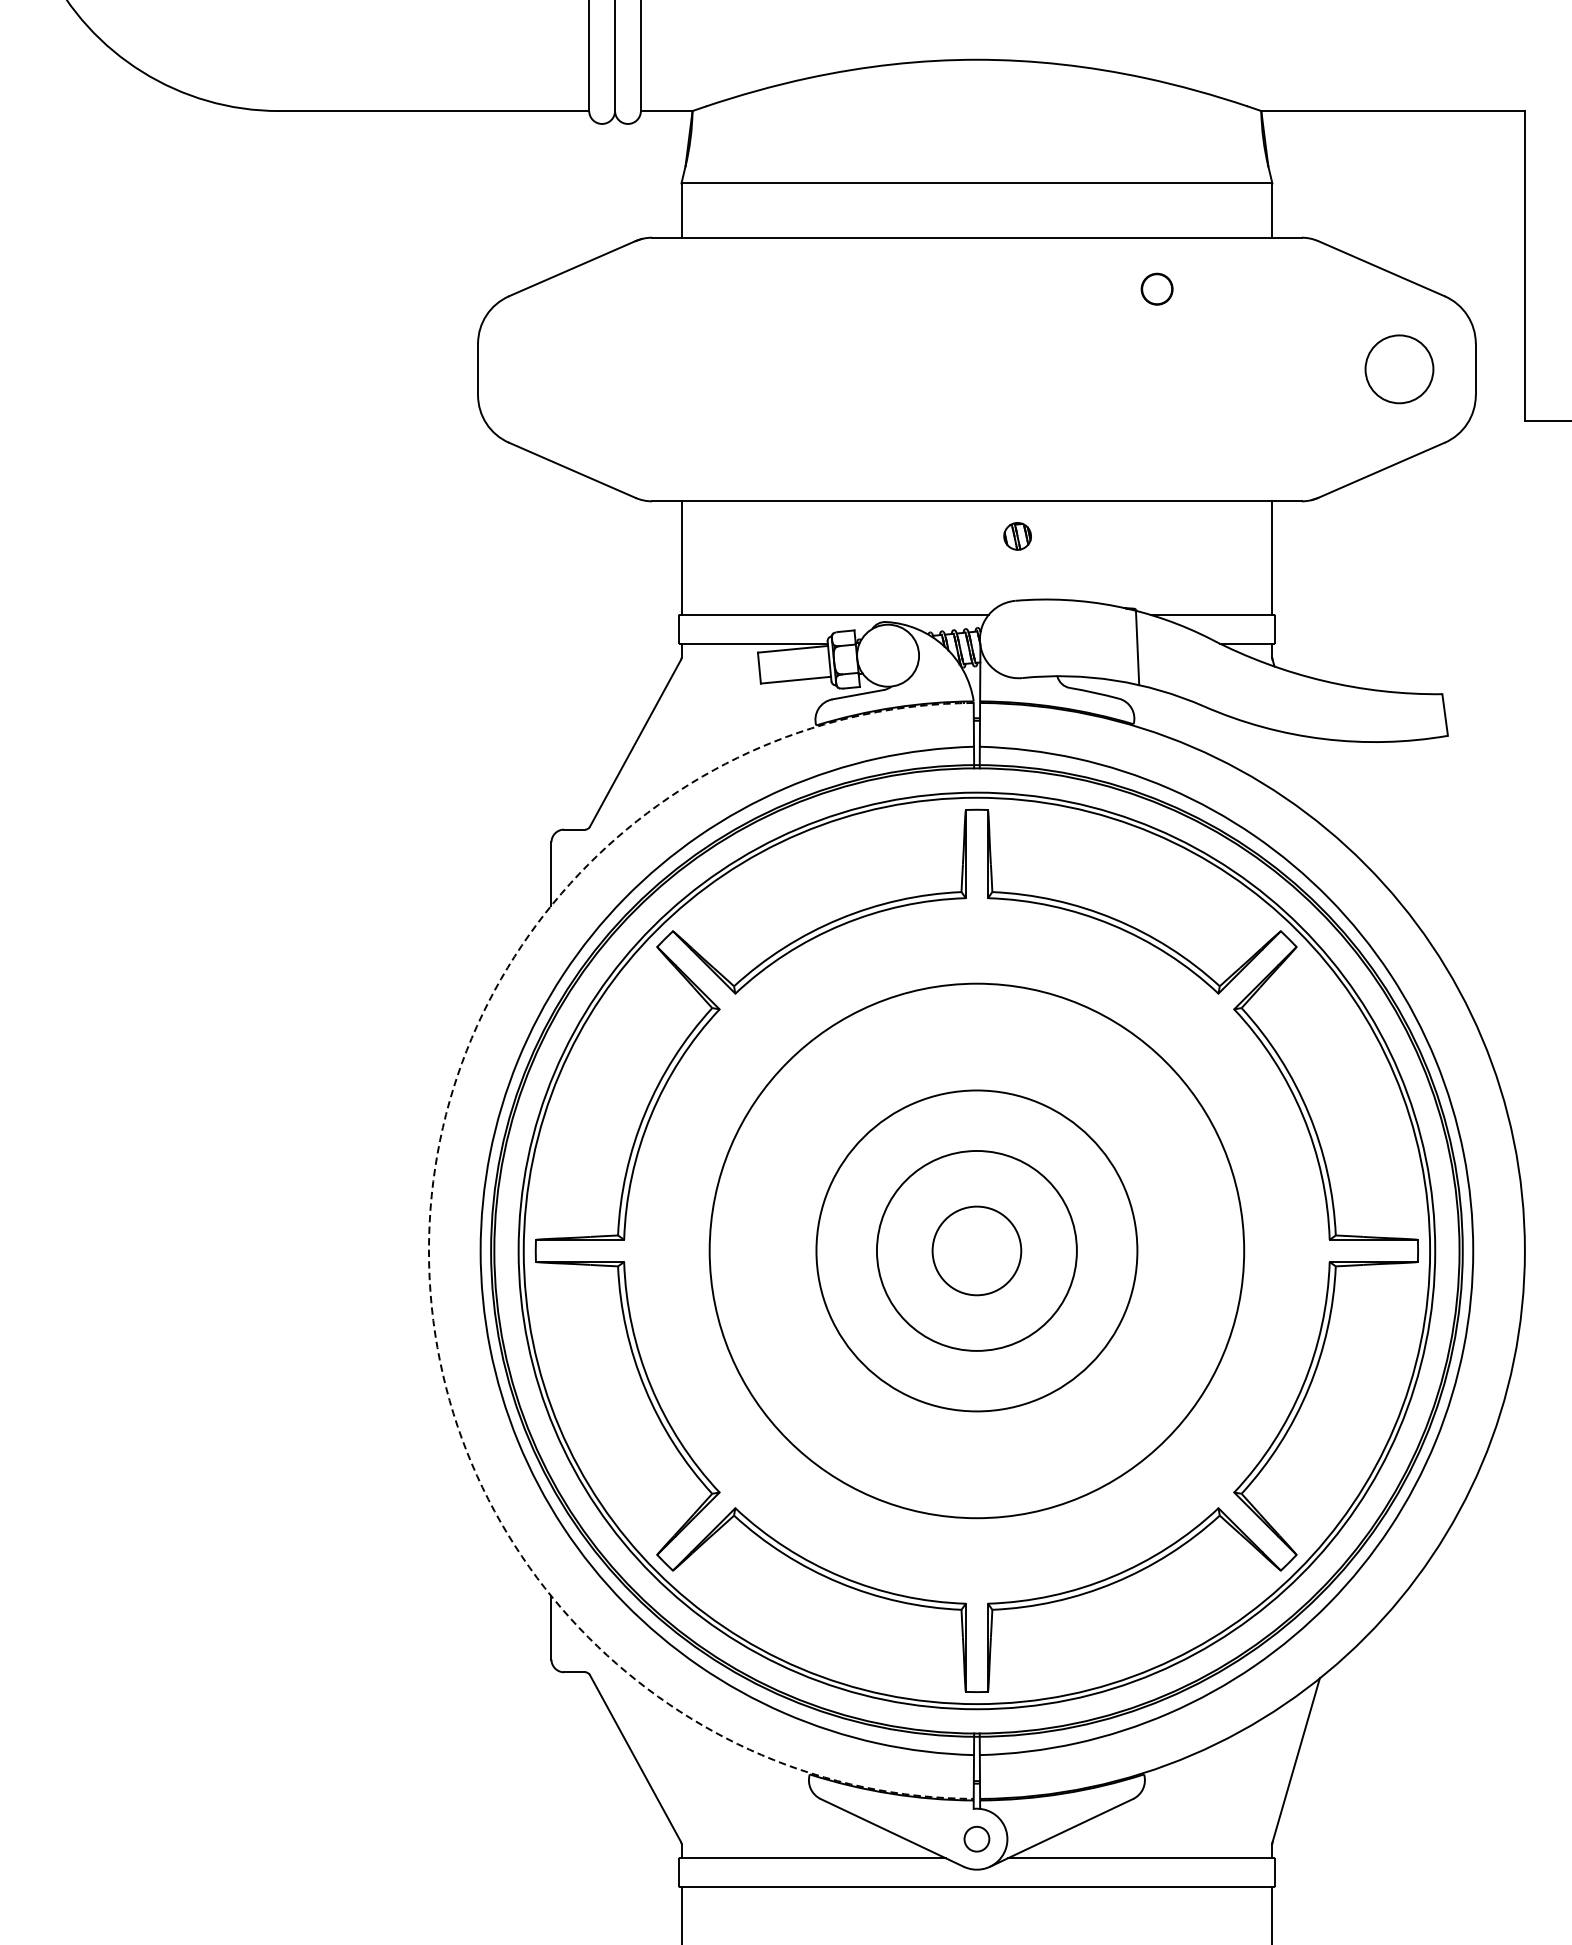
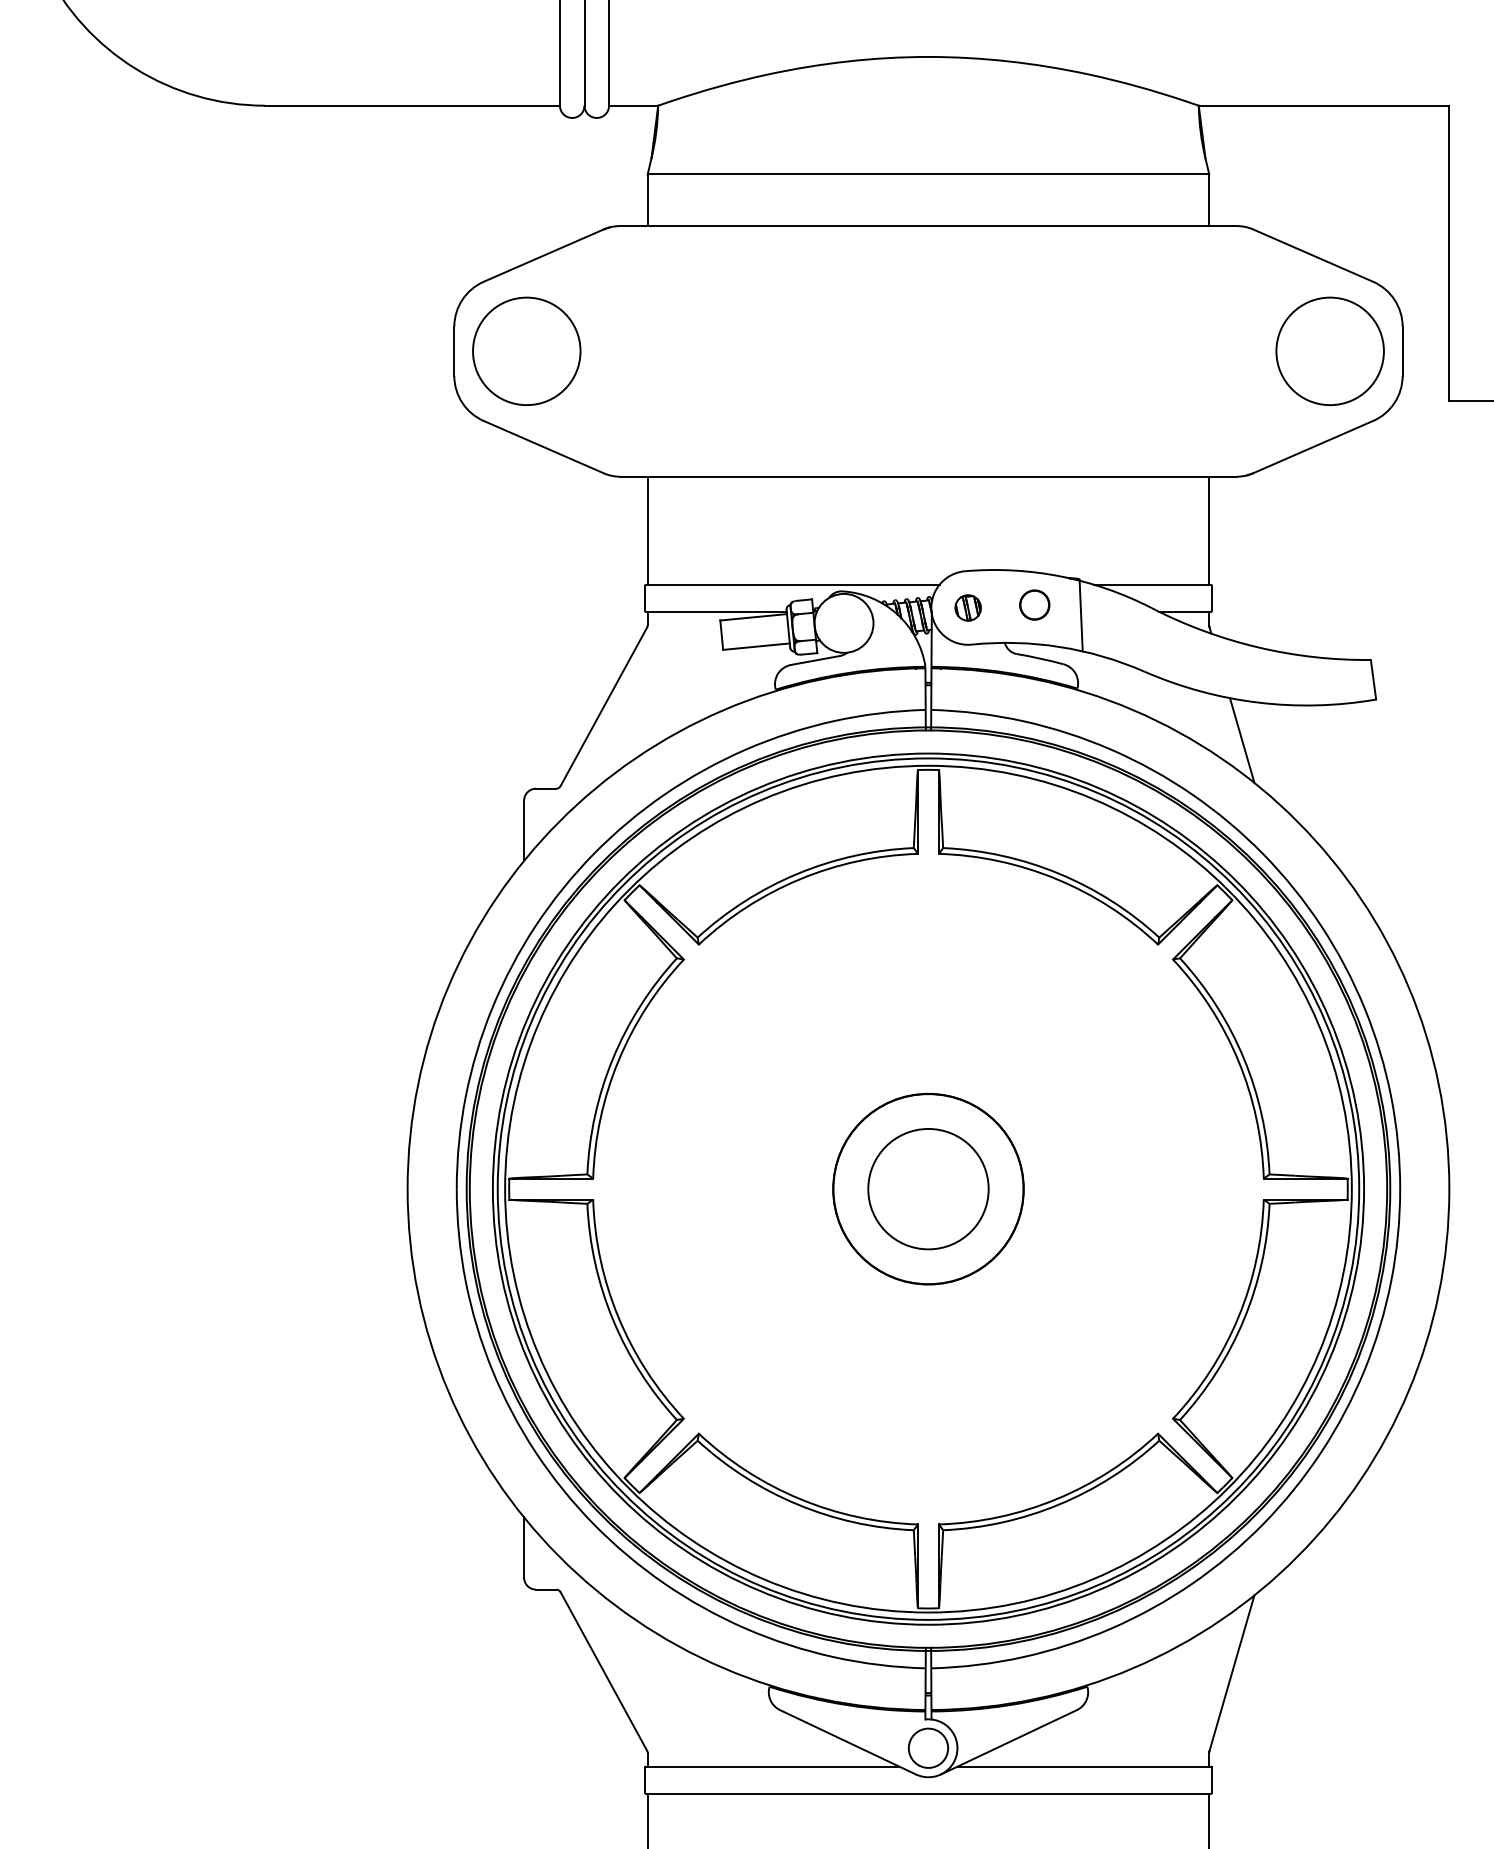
circle: (1156, 288) -> (1034, 604), moved
circle: (554, 368) -> (526, 350), added
circle: (1398, 368) -> (1329, 350), size x1.67
part: (1016, 535) -> (967, 607), moved
line: (1306, 778) -> (1241, 740), added
circle: (976, 1250) -> (928, 1188), size x0.62
circle: (976, 1250) -> (928, 1188), size x1.43
circle: (976, 1250) -> (928, 1188), size x1.67
arc: (428, 1251) -> (407, 1189), dashed -> solid
circle: (976, 1838) -> (928, 1747), size x1.67

